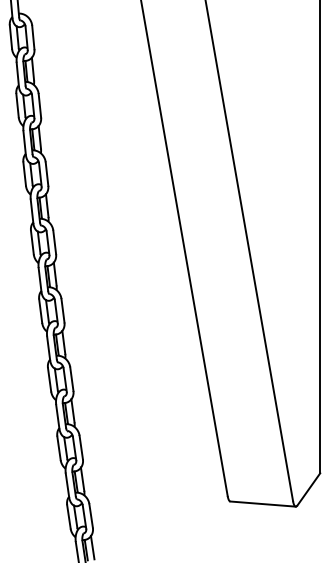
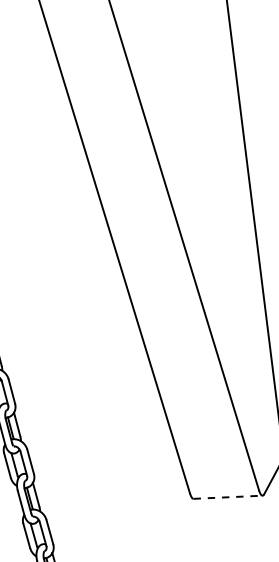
line: (263, 504) -> (228, 497), solid -> dashed

